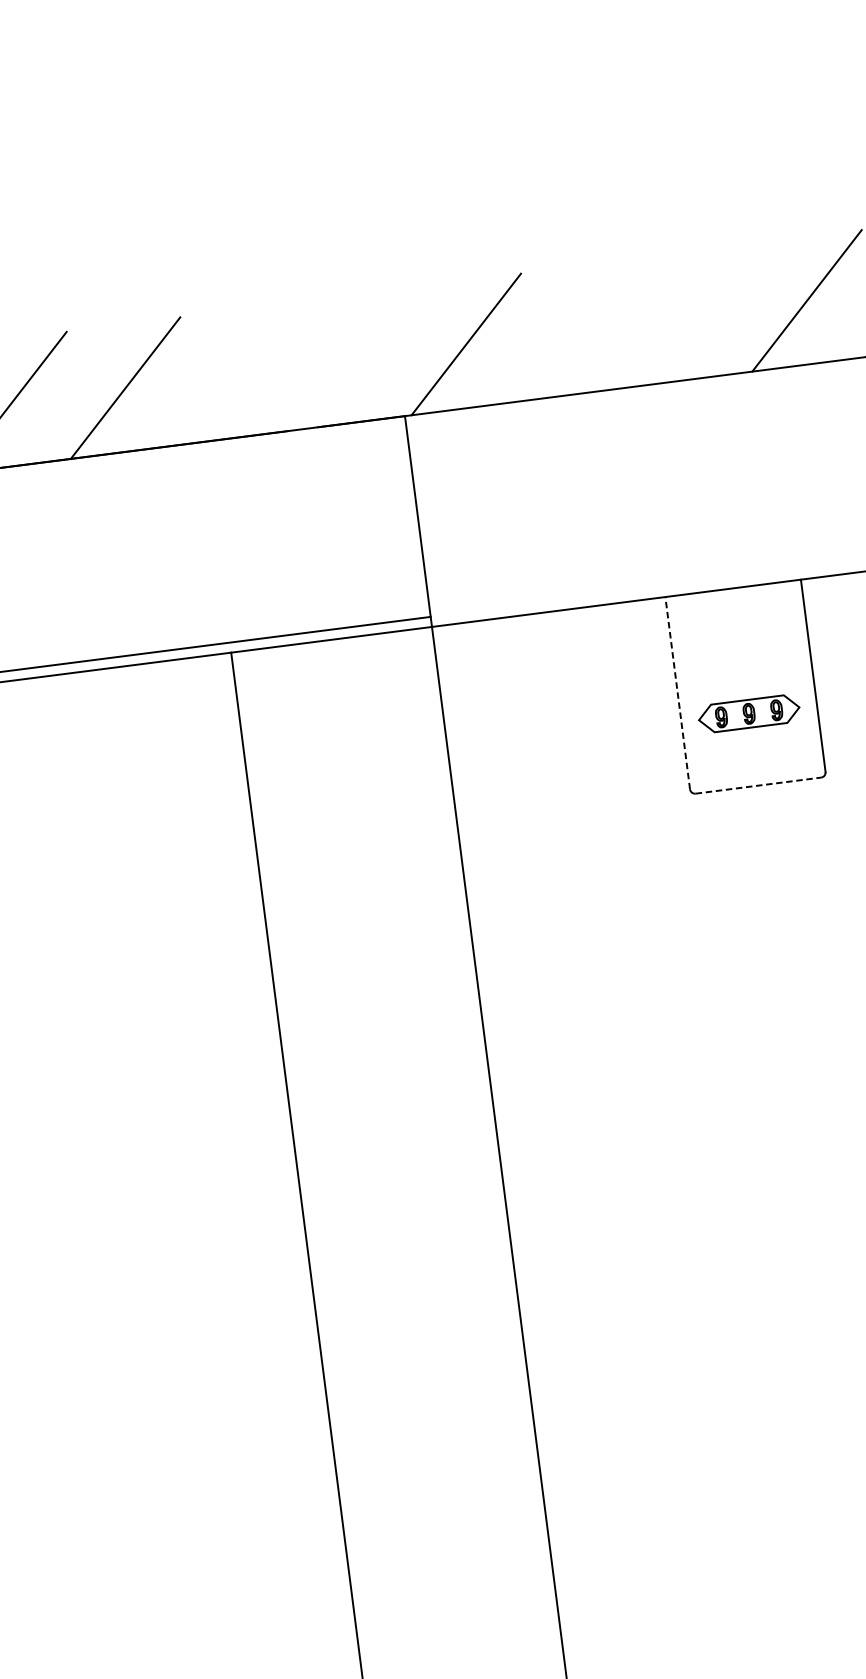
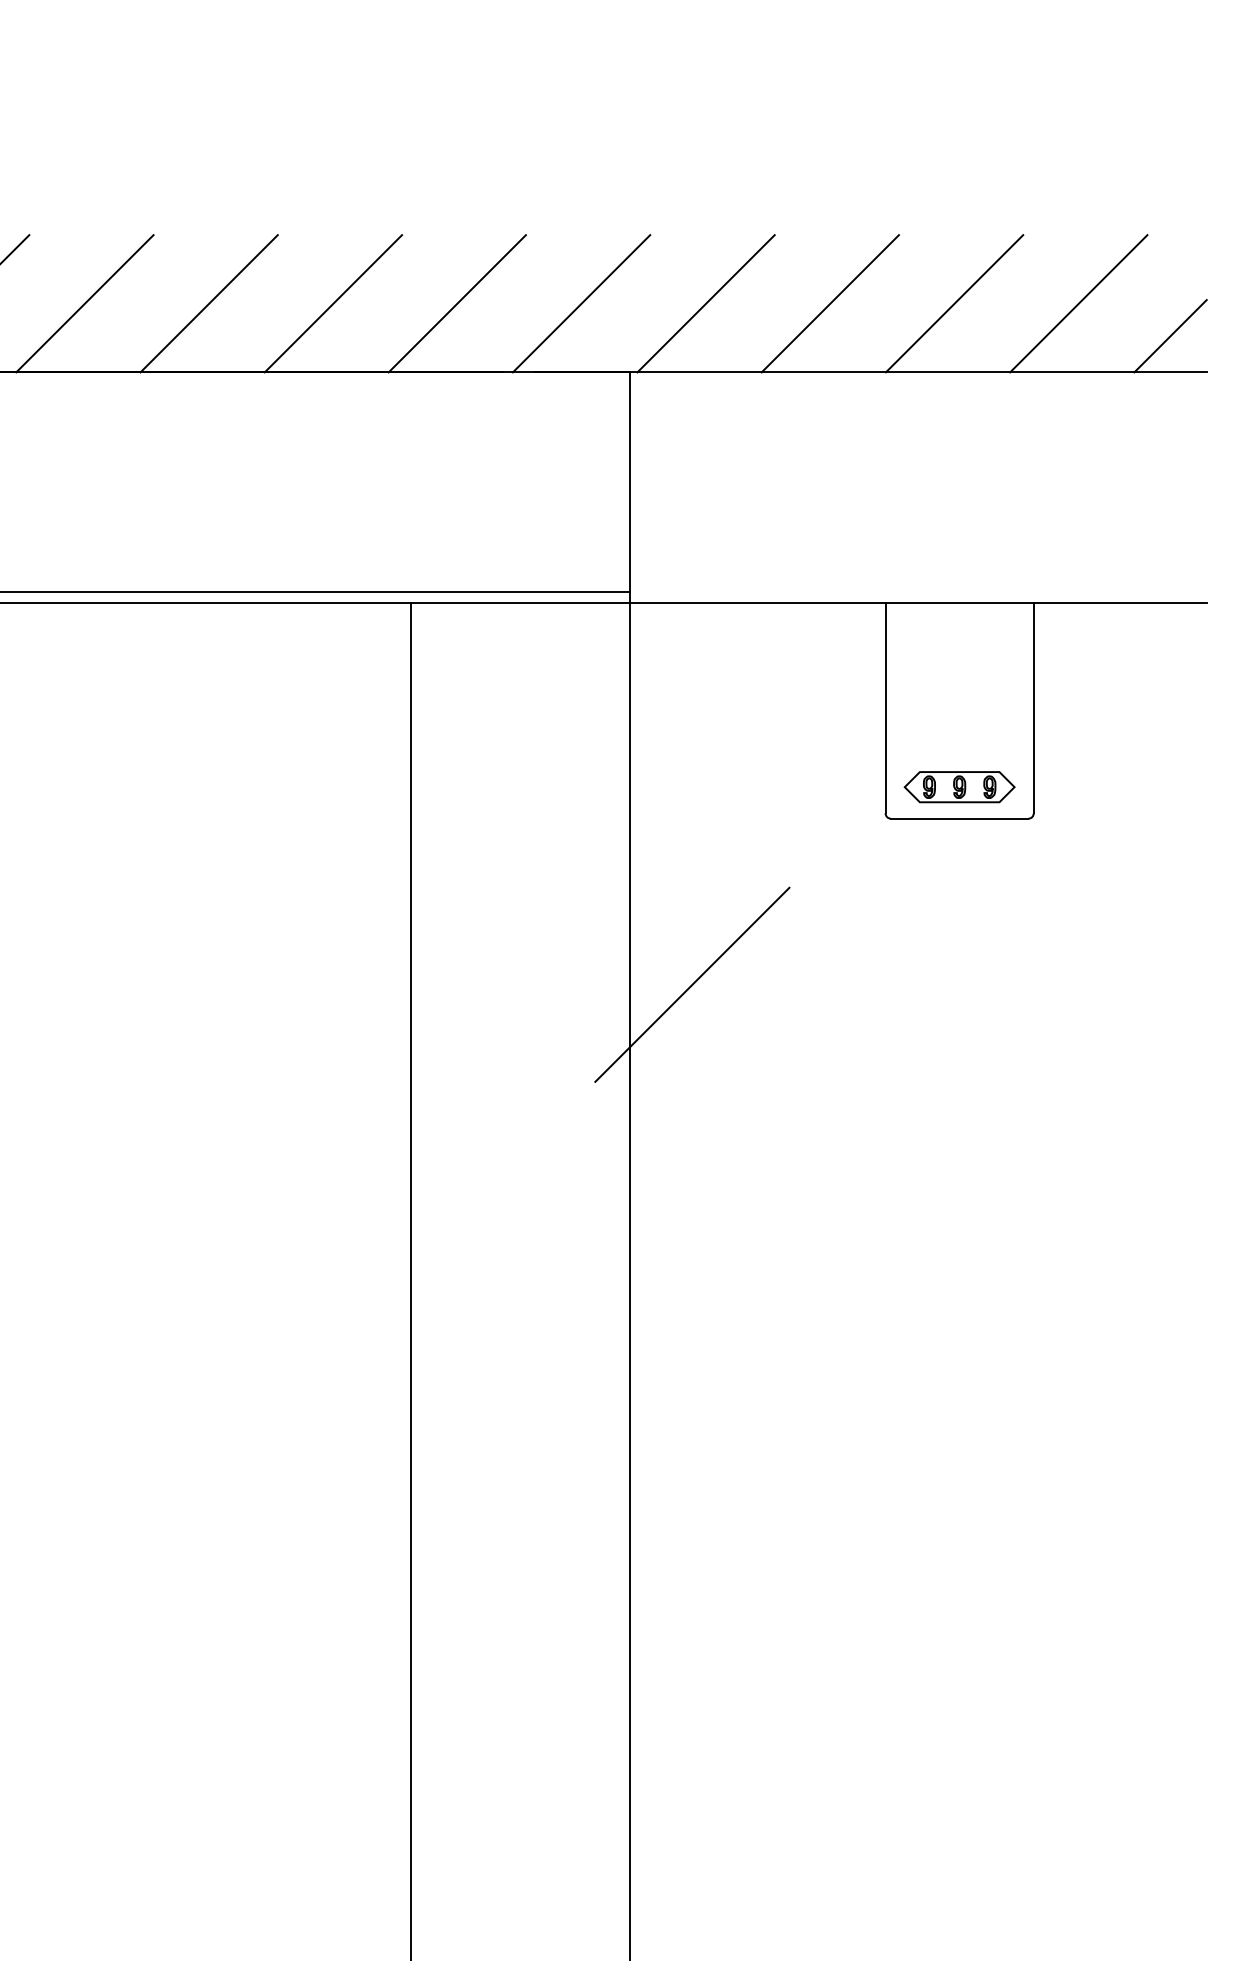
line: (693, 315) -> (954, 303), added
line: (579, 329) -> (829, 303), added
line: (352, 358) -> (581, 303), added
line: (238, 373) -> (456, 303), added
line: (677, 692) -> (885, 707), dashed -> solid
part: (749, 714) -> (959, 787), moved
line: (758, 785) -> (959, 818), dashed -> solid
line: (533, 968) -> (692, 984), added

